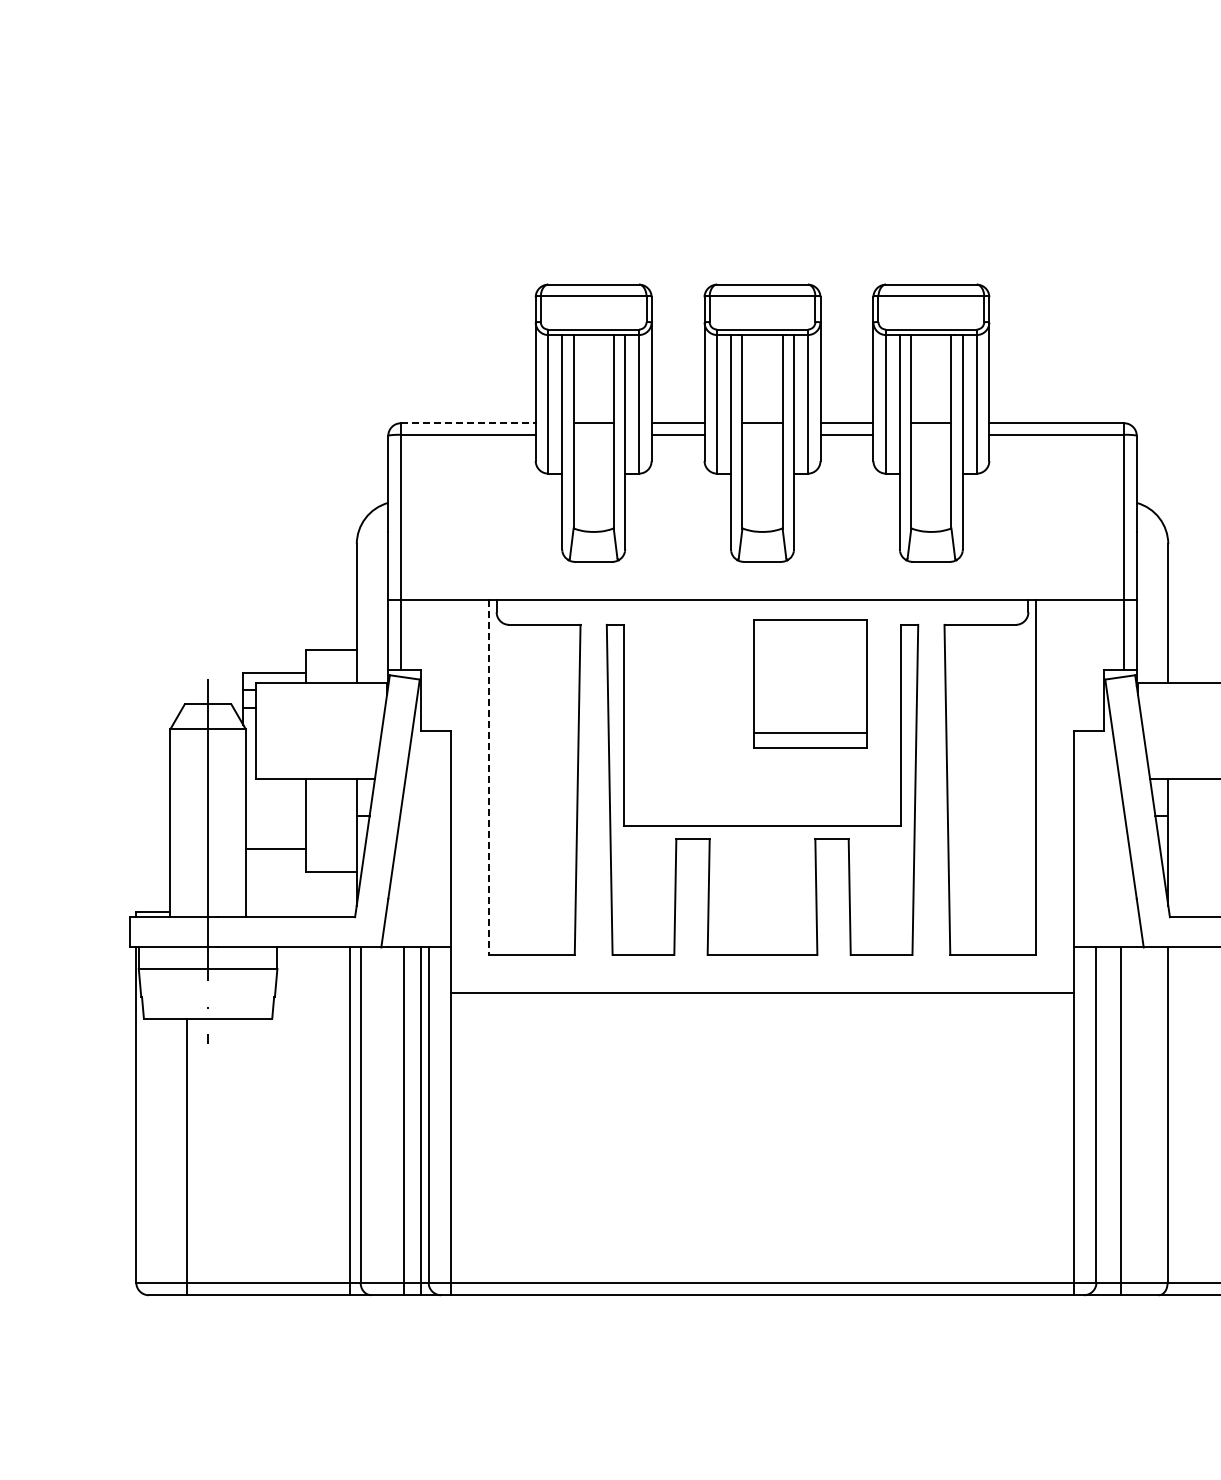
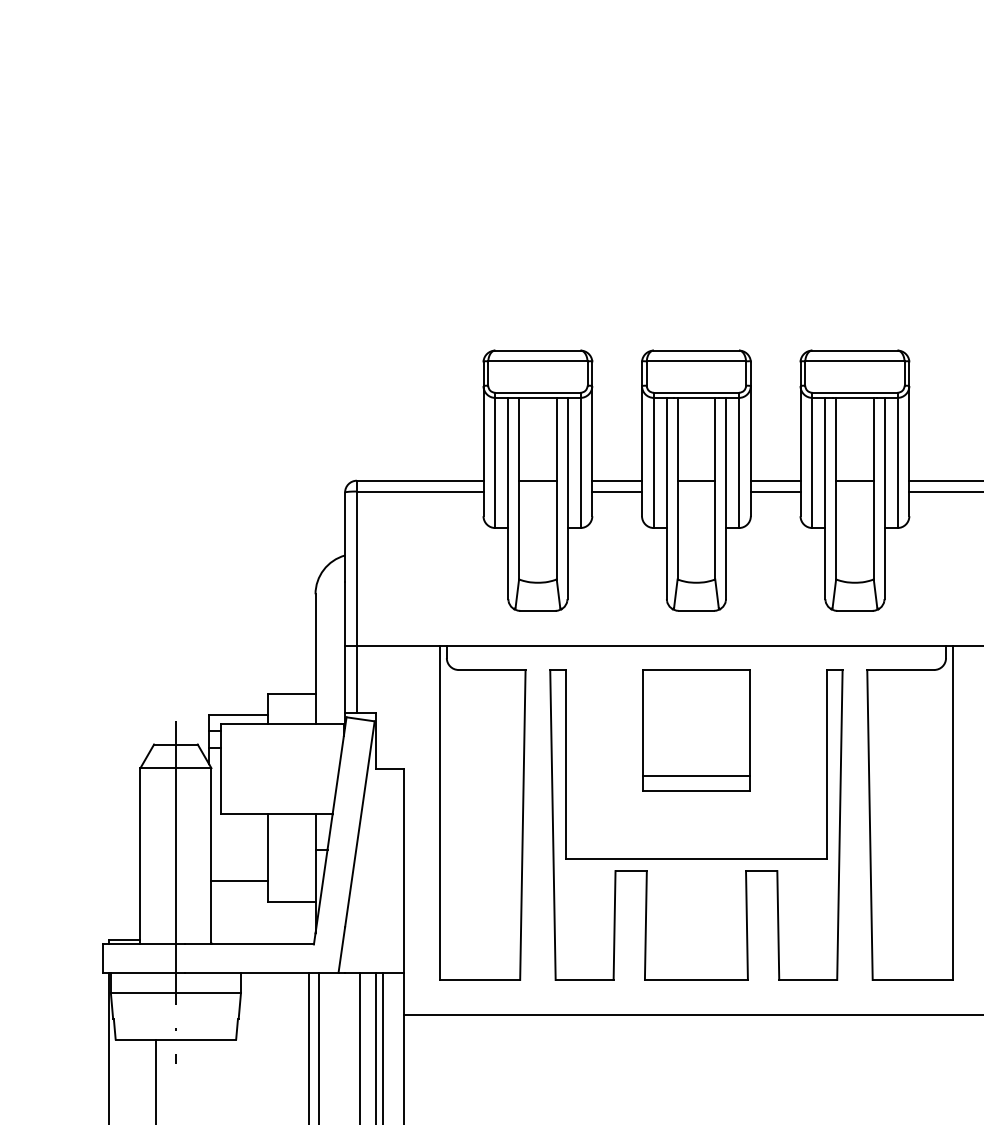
line: (468, 423) -> (420, 480), dashed -> solid
part: (810, 683) -> (696, 729), moved
line: (489, 777) -> (440, 813), dashed -> solid

